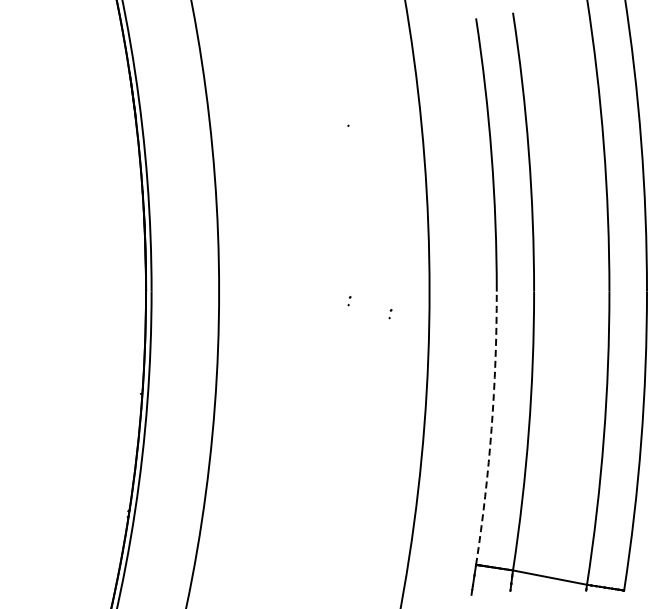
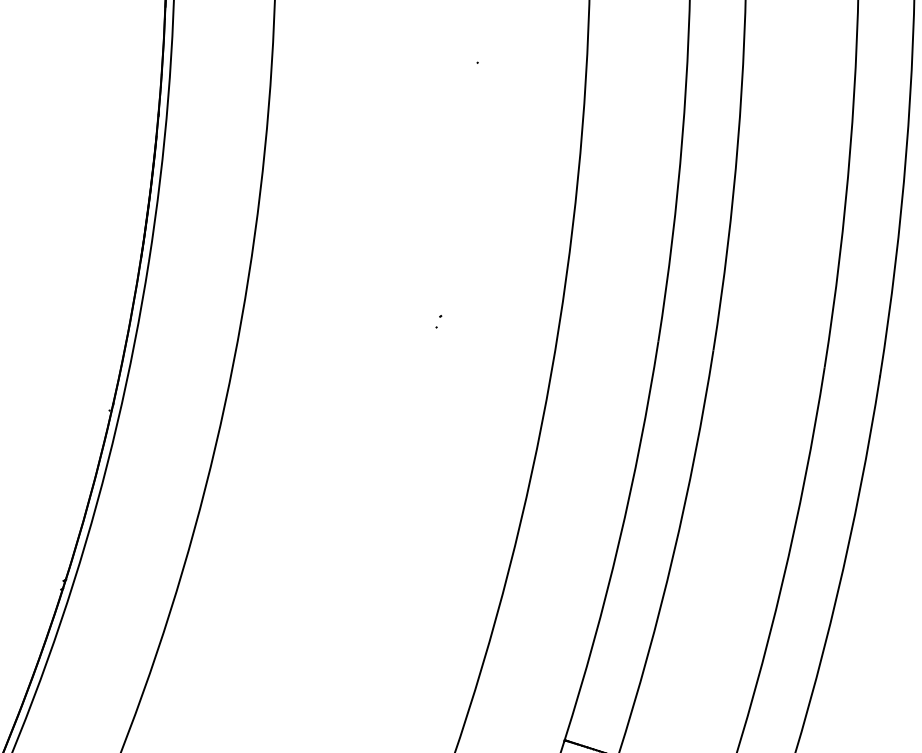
part: (390, 314) -> (496, 350), removed
arc: (491, 428) -> (618, 542), dashed -> solid

